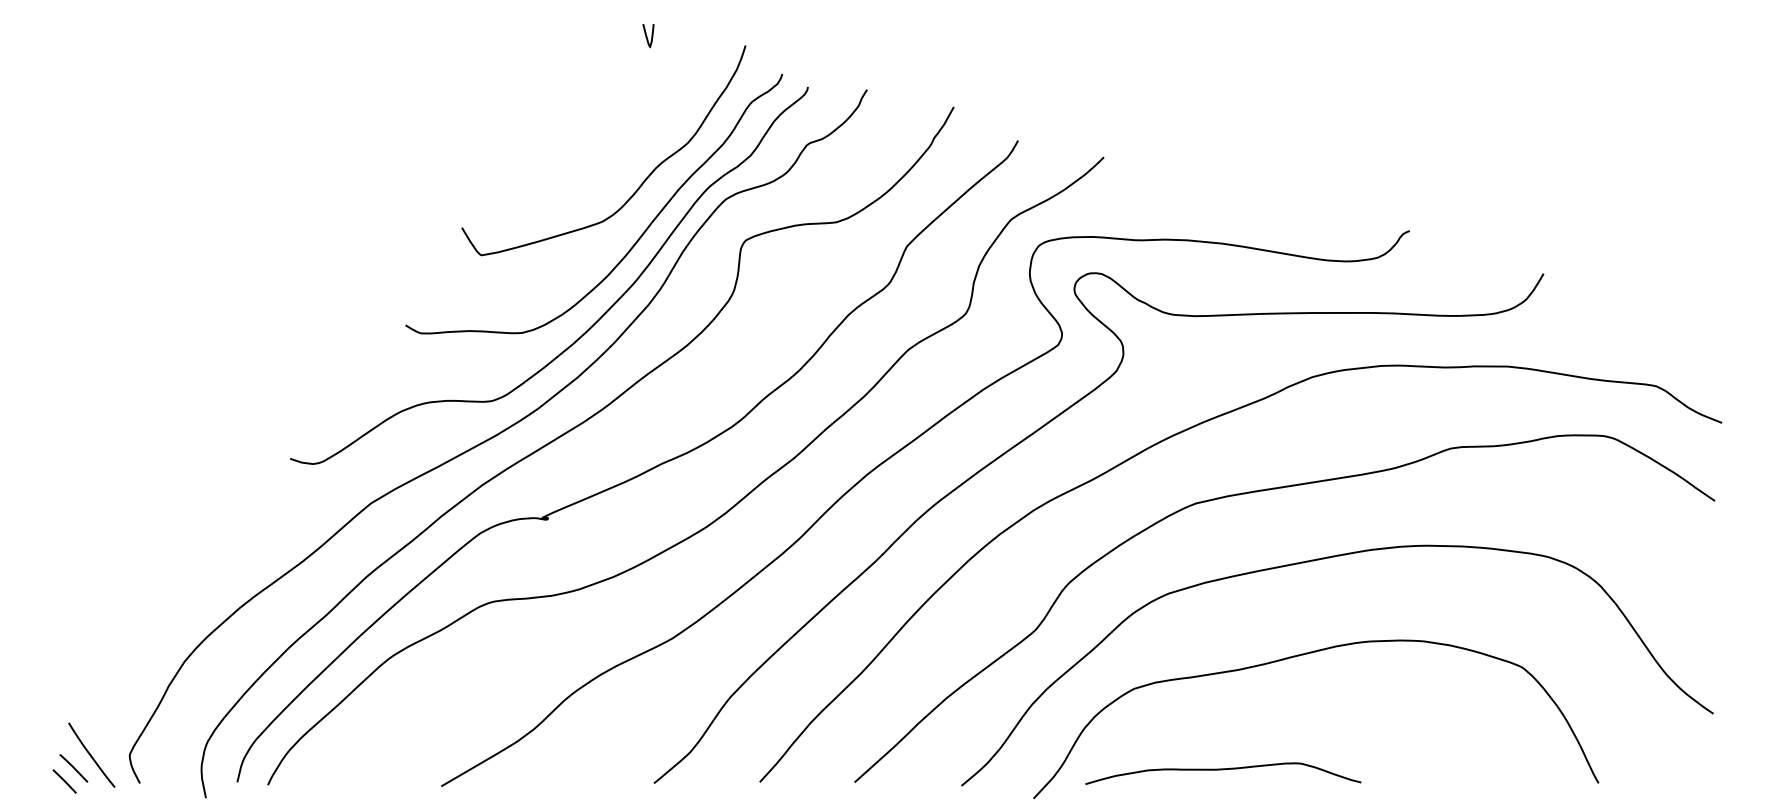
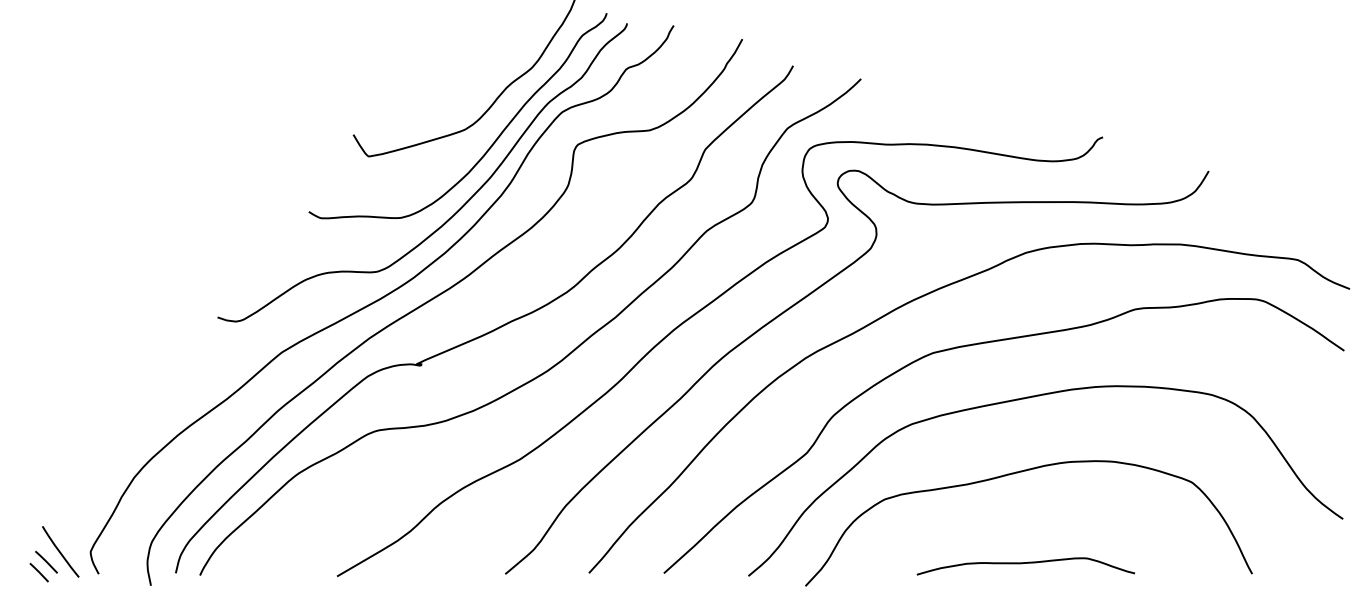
curve: (1223, 770) -> (1026, 563), moved

